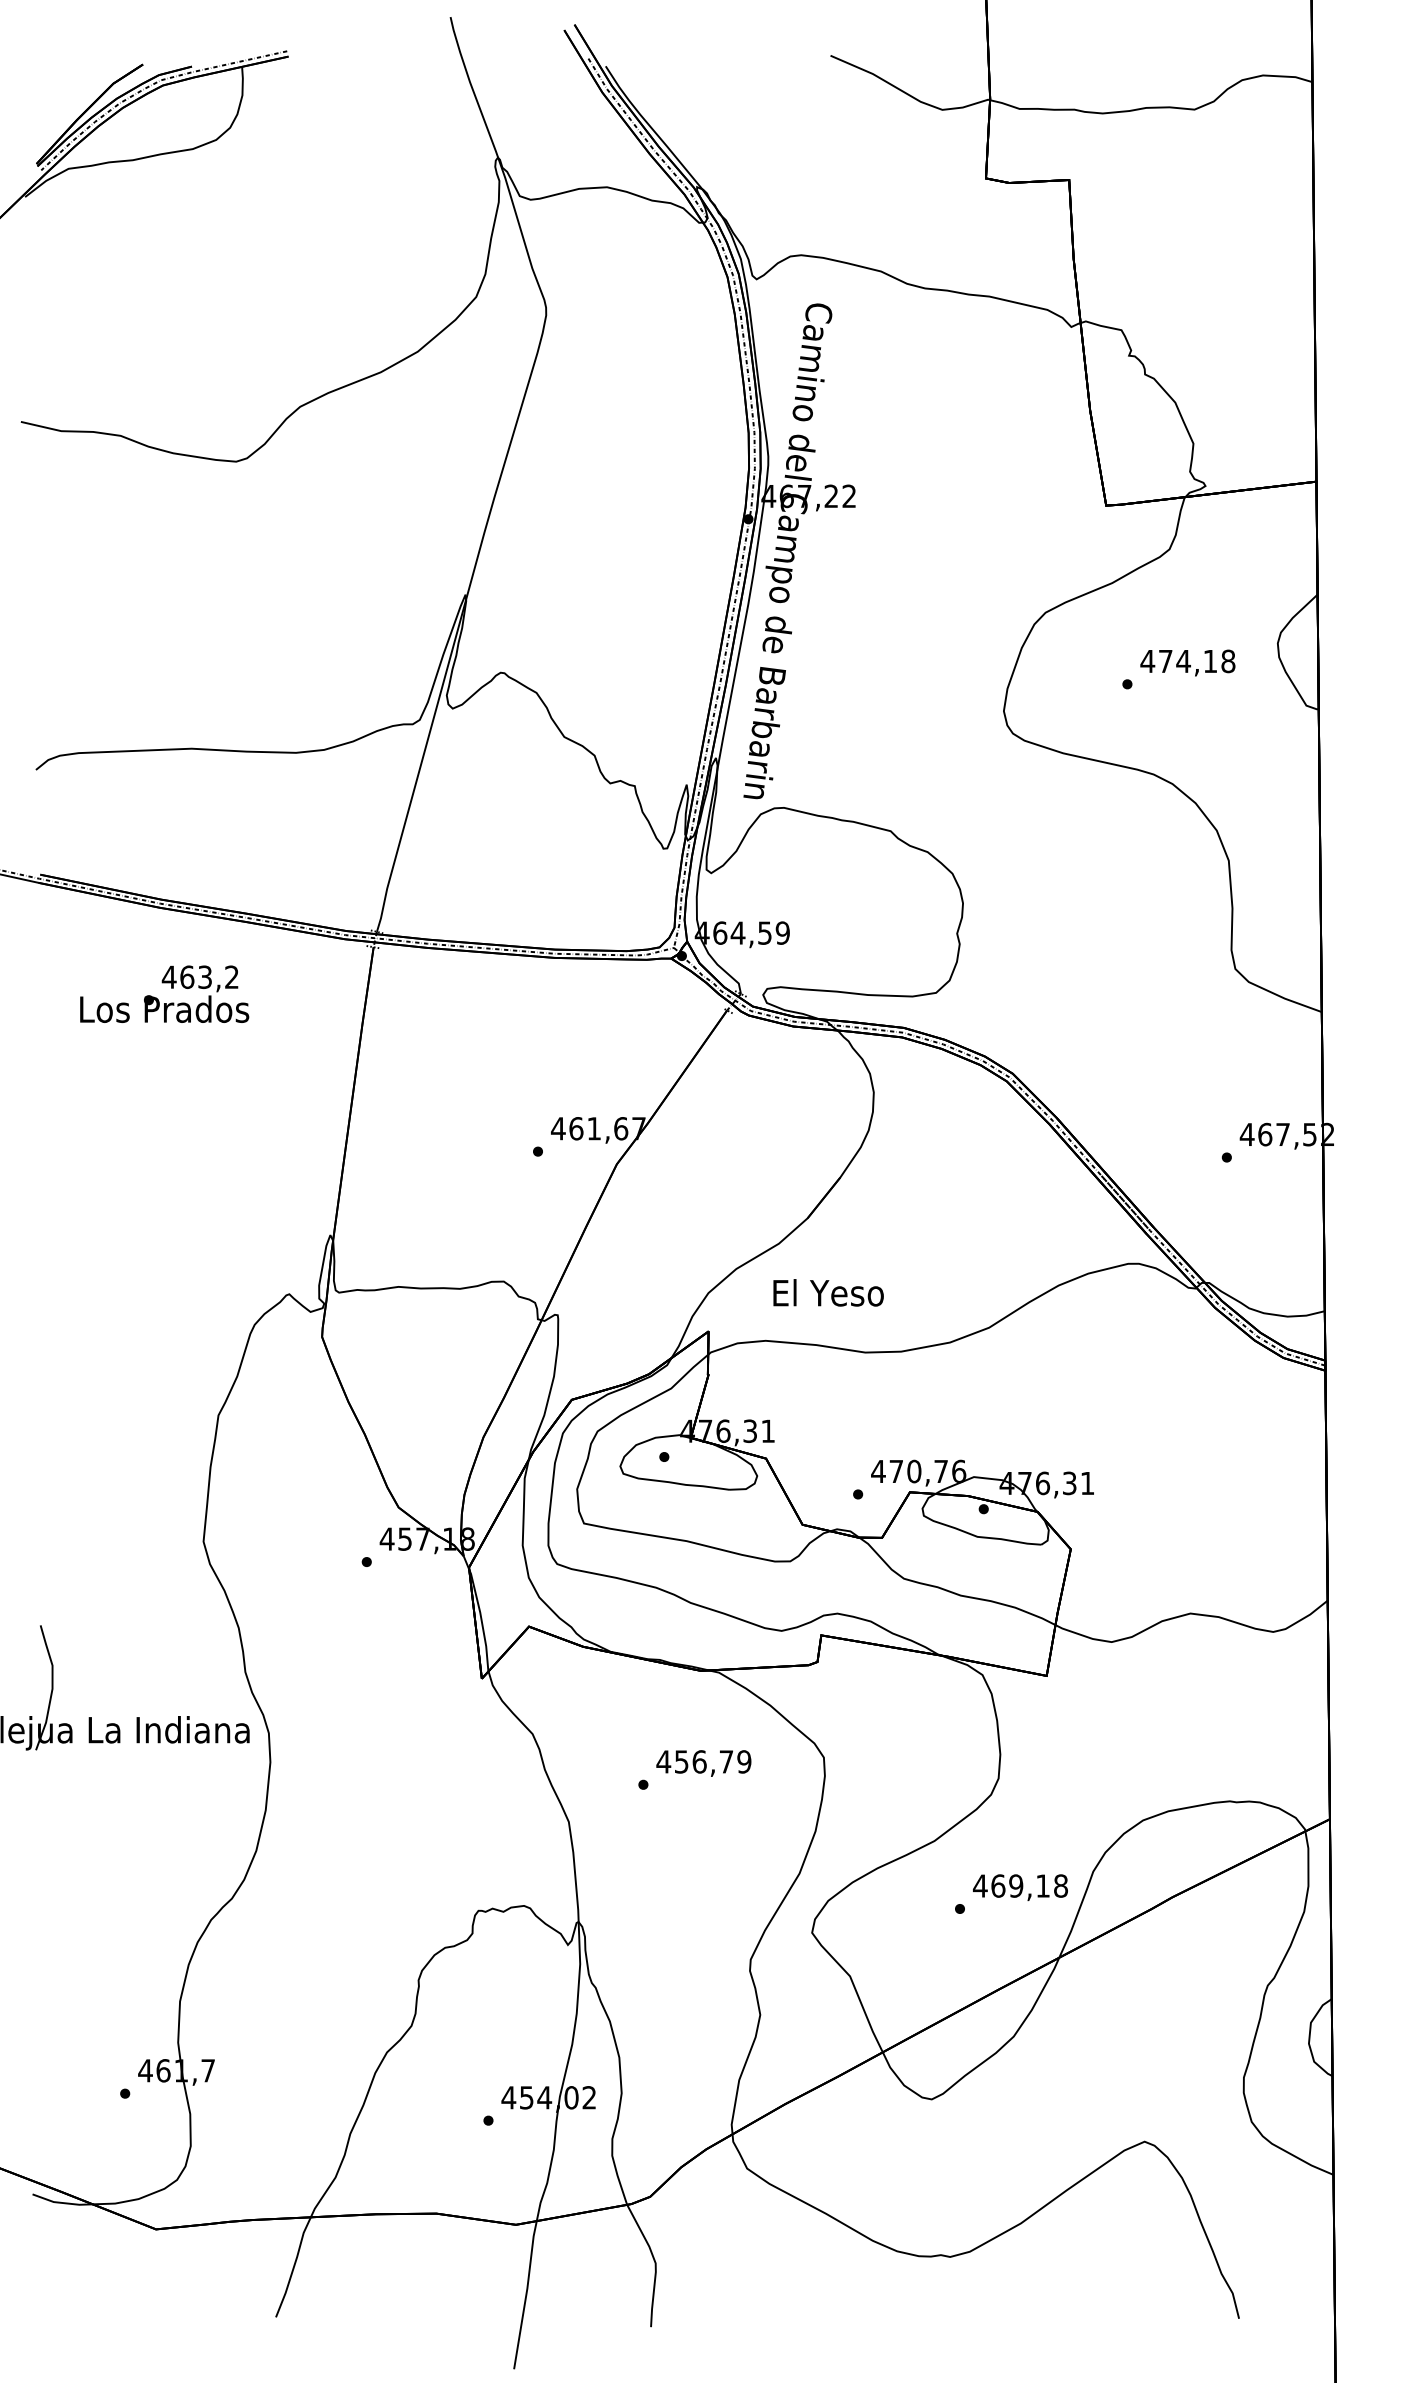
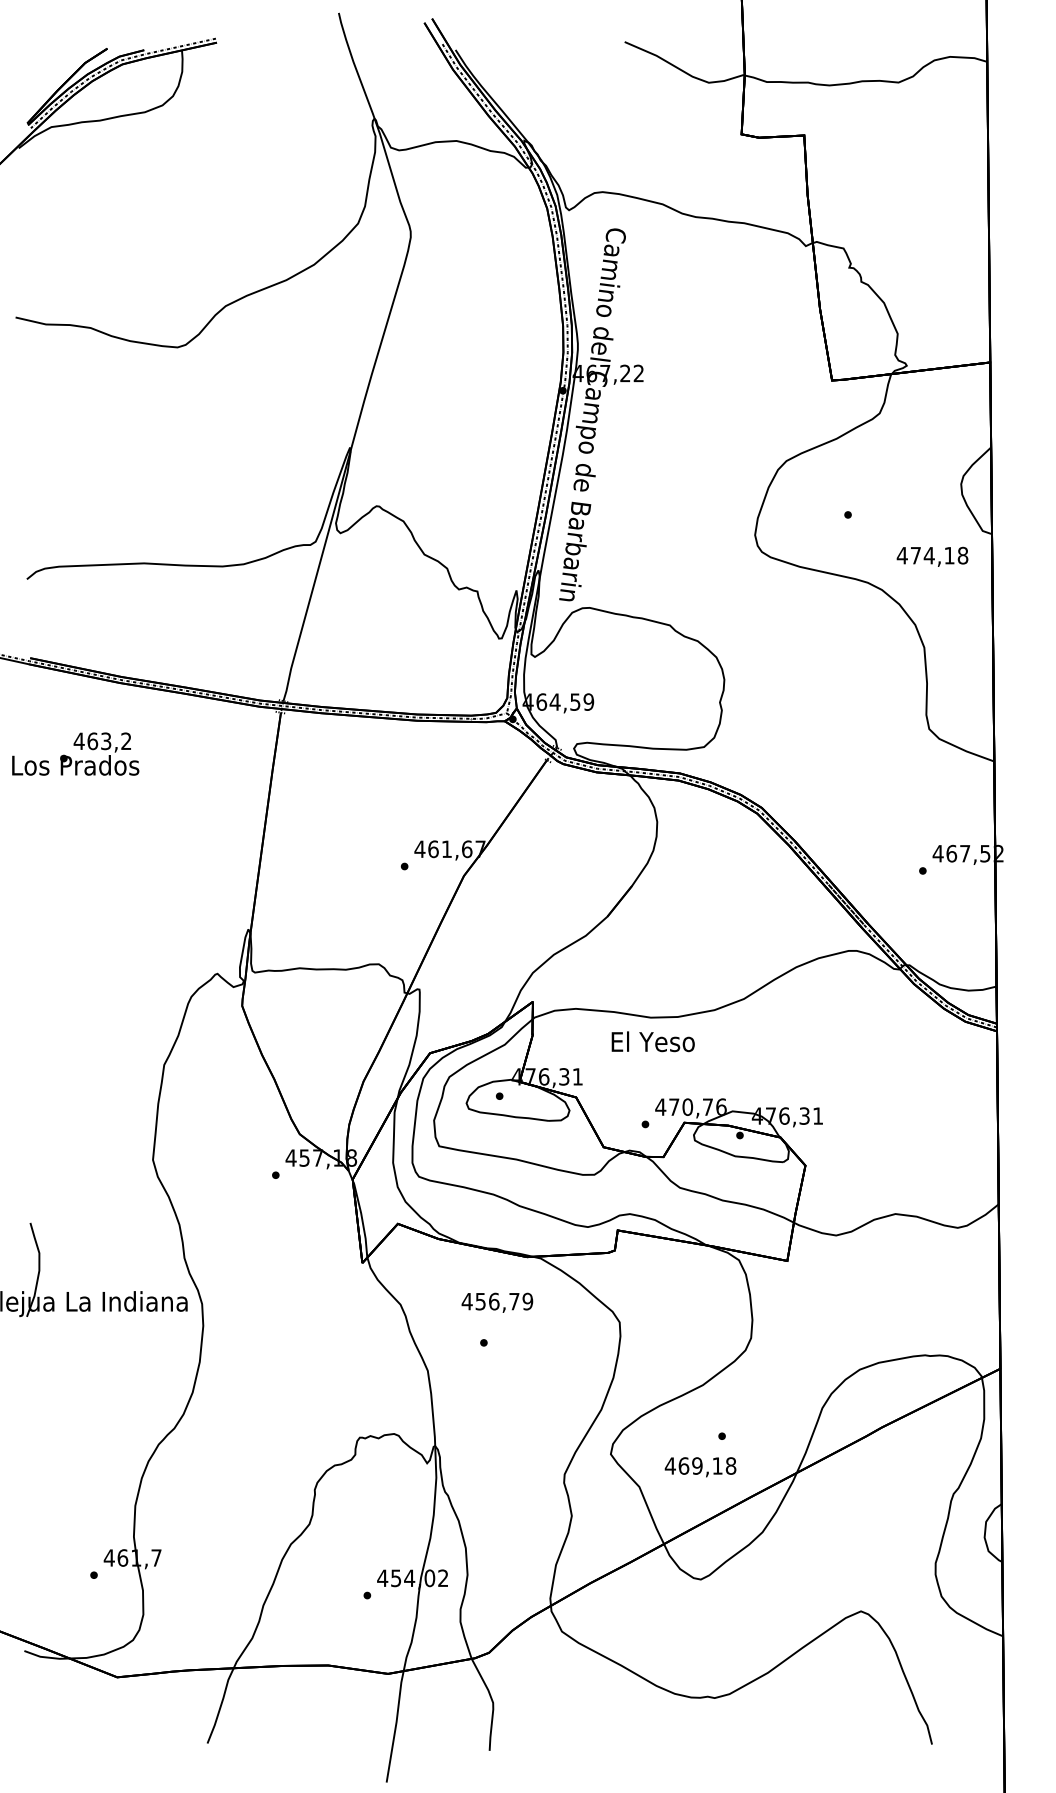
text: (1187, 662) -> (932, 556), moved
text: (164, 993) -> (75, 753), moved
text: (827, 1292) -> (652, 1041), moved
text: (703, 1763) -> (497, 1302), moved
text: (1020, 1888) -> (700, 1467), moved

